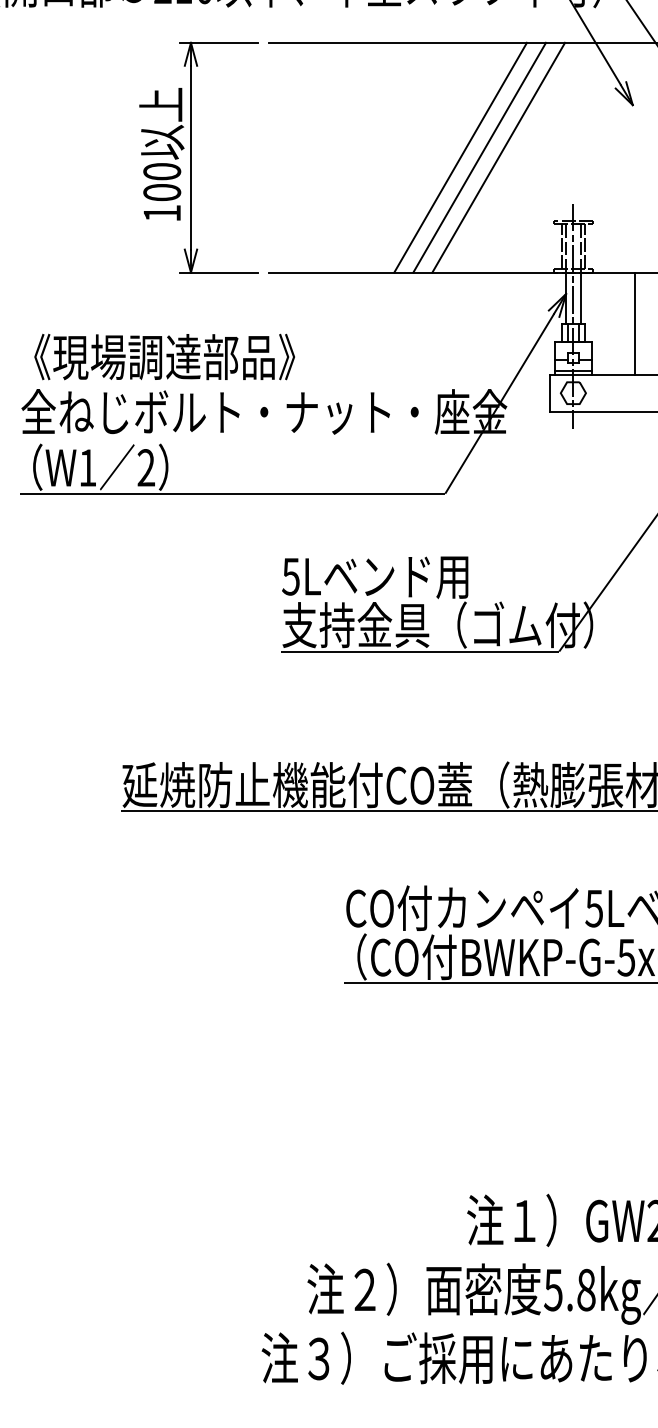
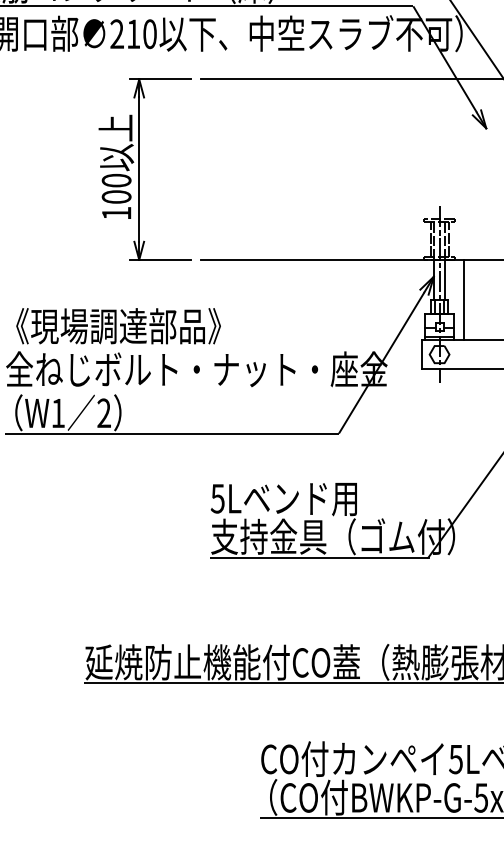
line: (460, 157) -> (350, 169), removed
line: (479, 157) -> (365, 169), removed
line: (498, 157) -> (380, 169), removed
line: (635, 323) -> (464, 299), moved

